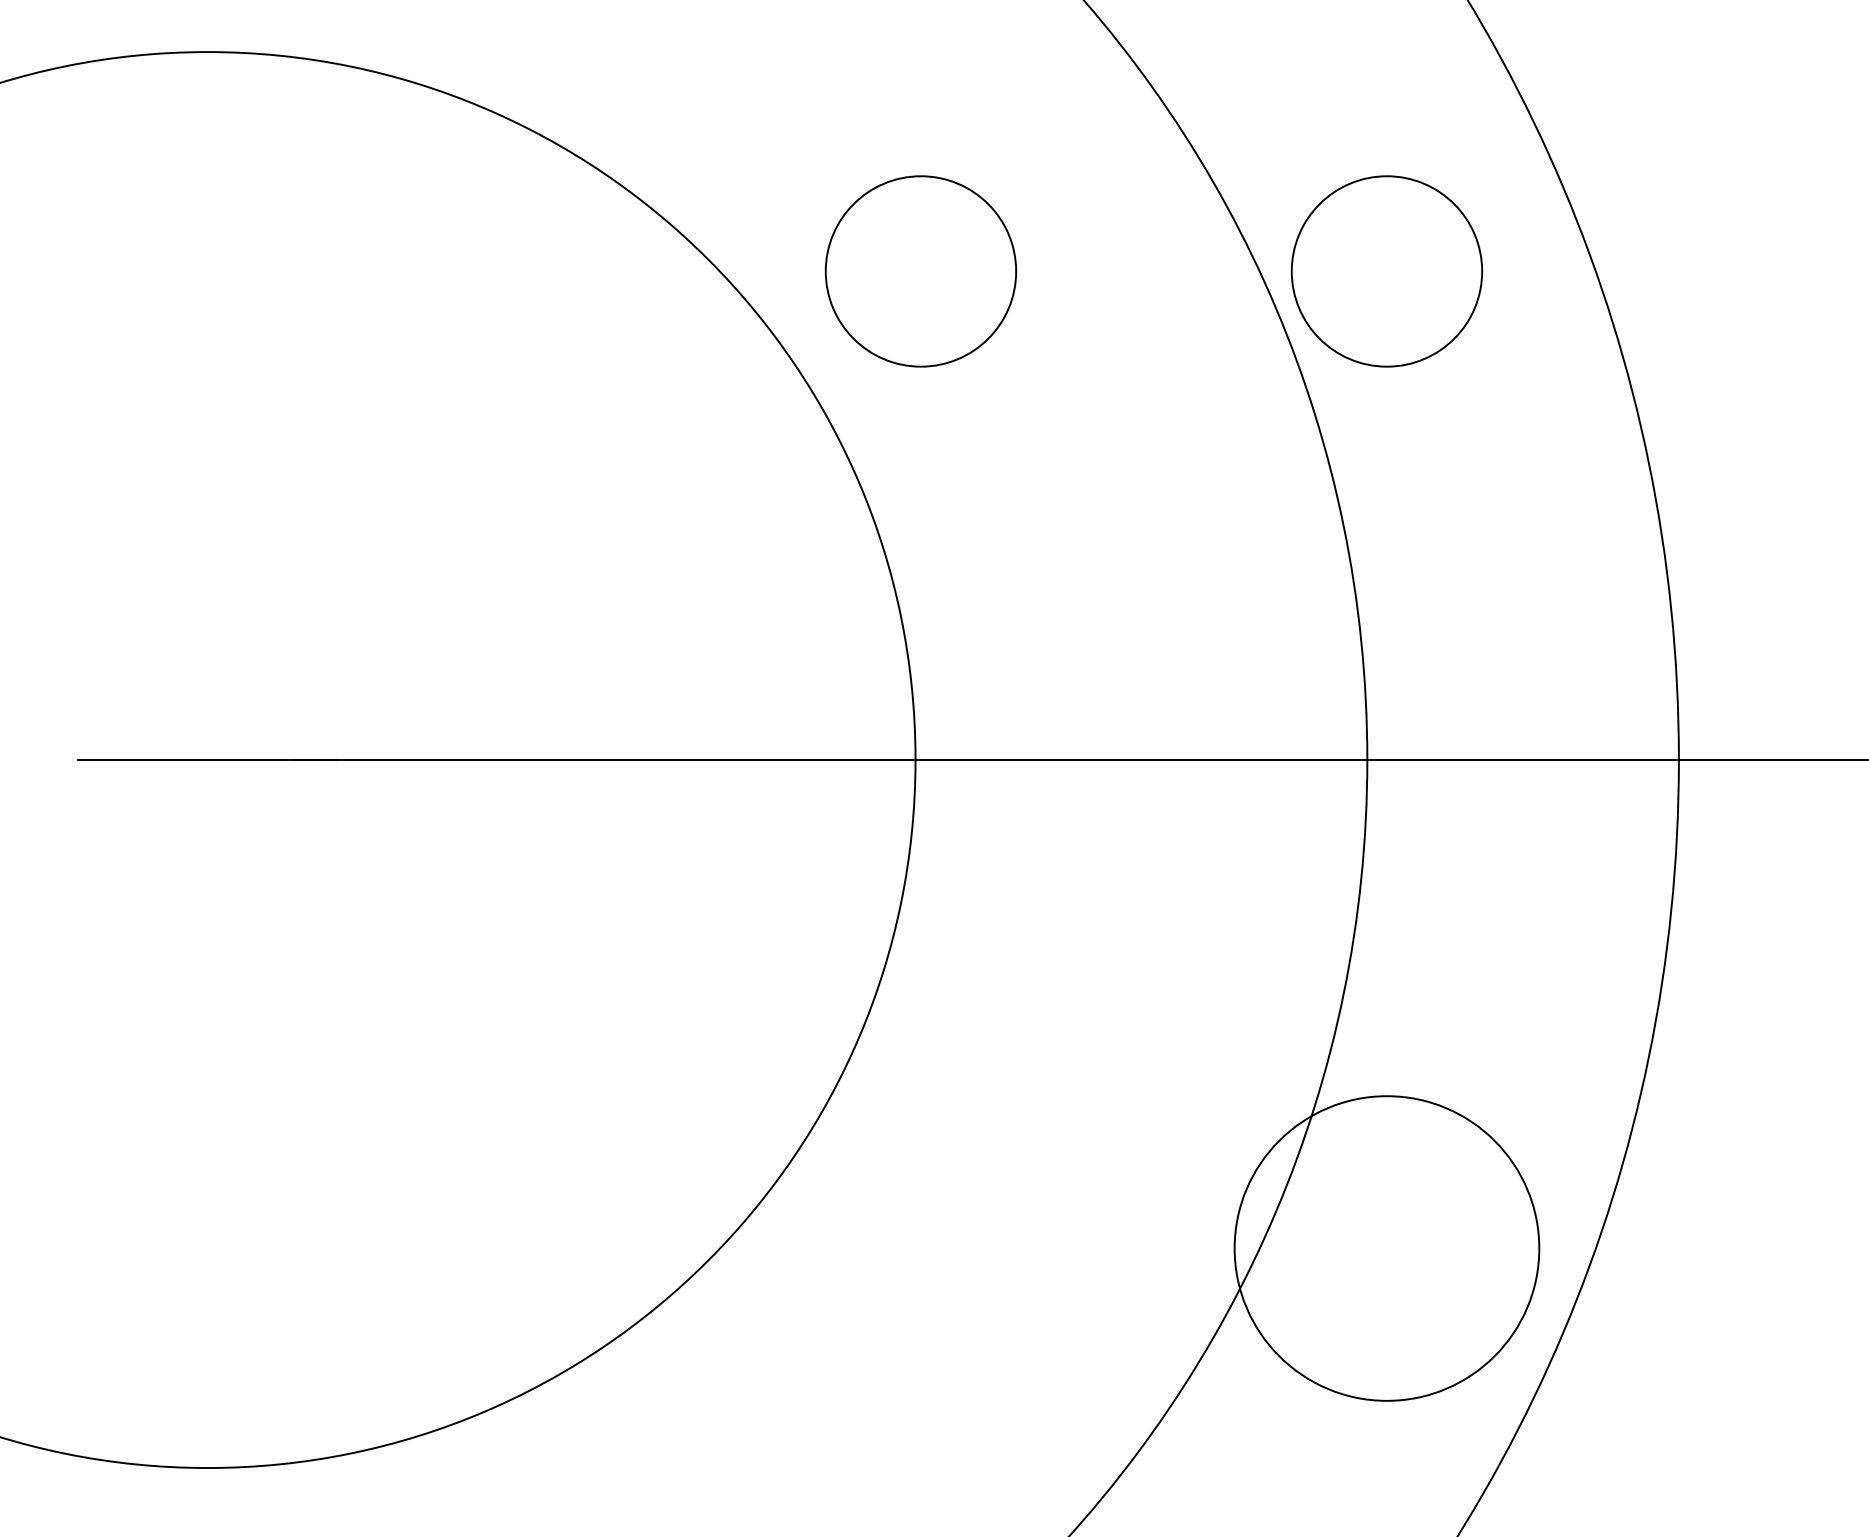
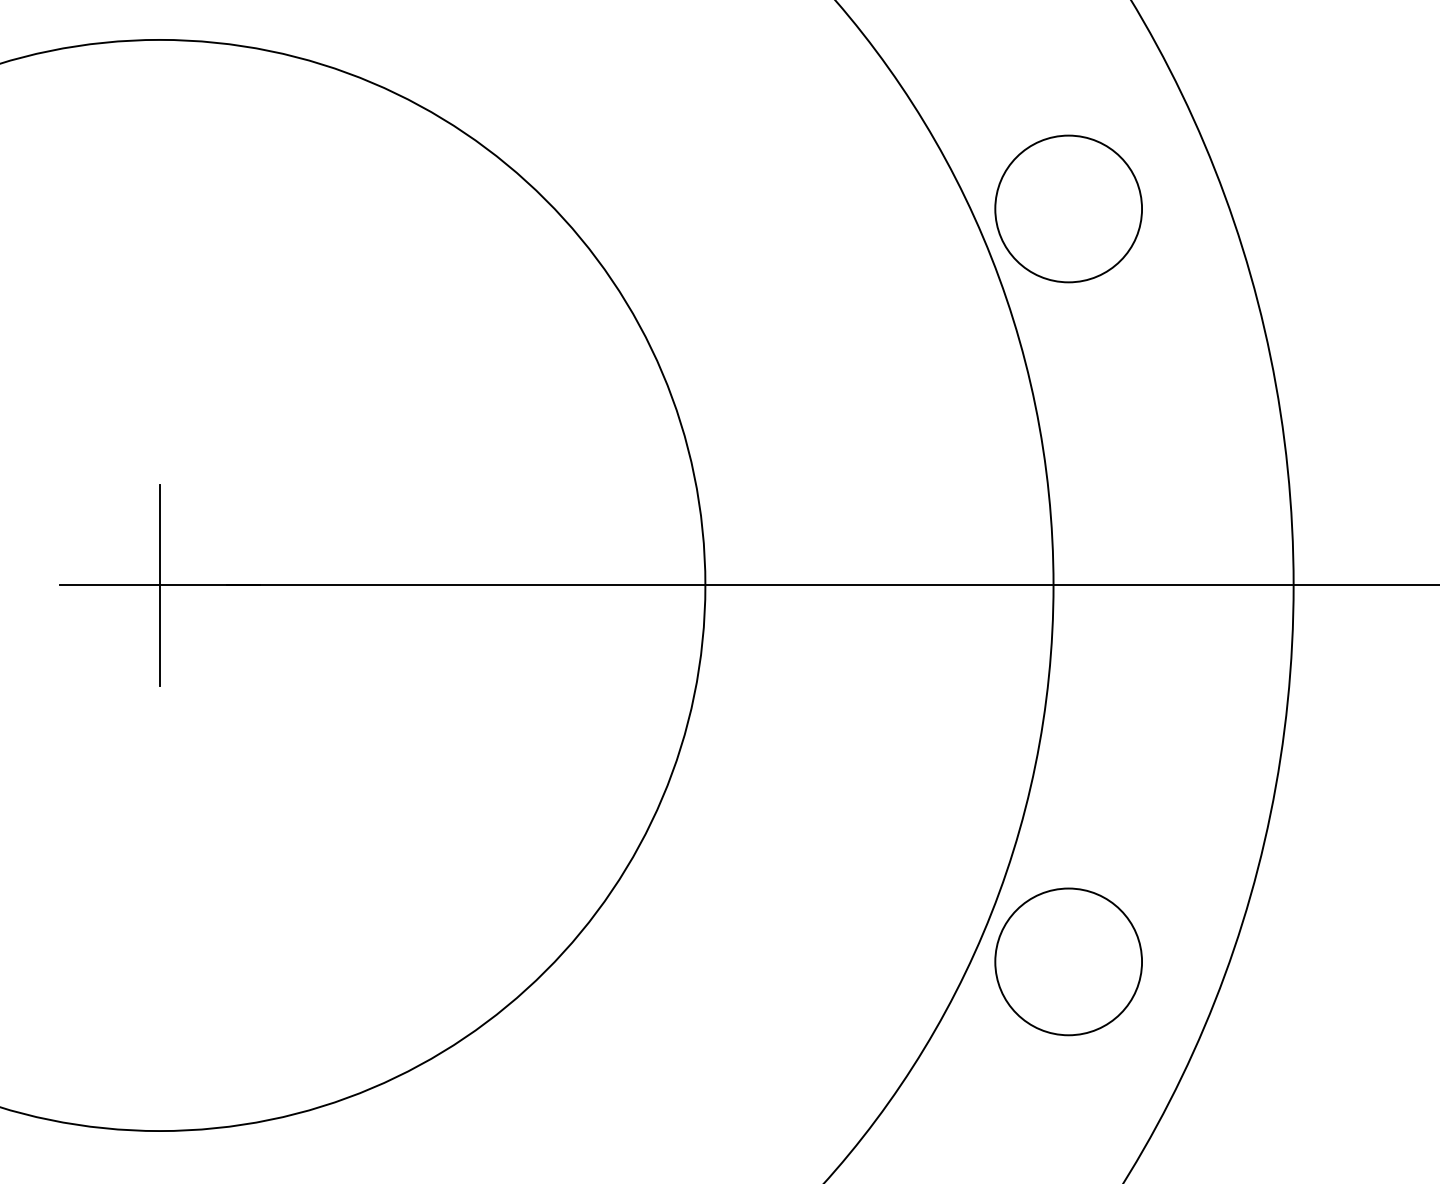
circle: (920, 271) -> (709, 209), removed
line: (207, 759) -> (159, 585), added
circle: (1386, 1248) -> (1068, 961), size x0.62

